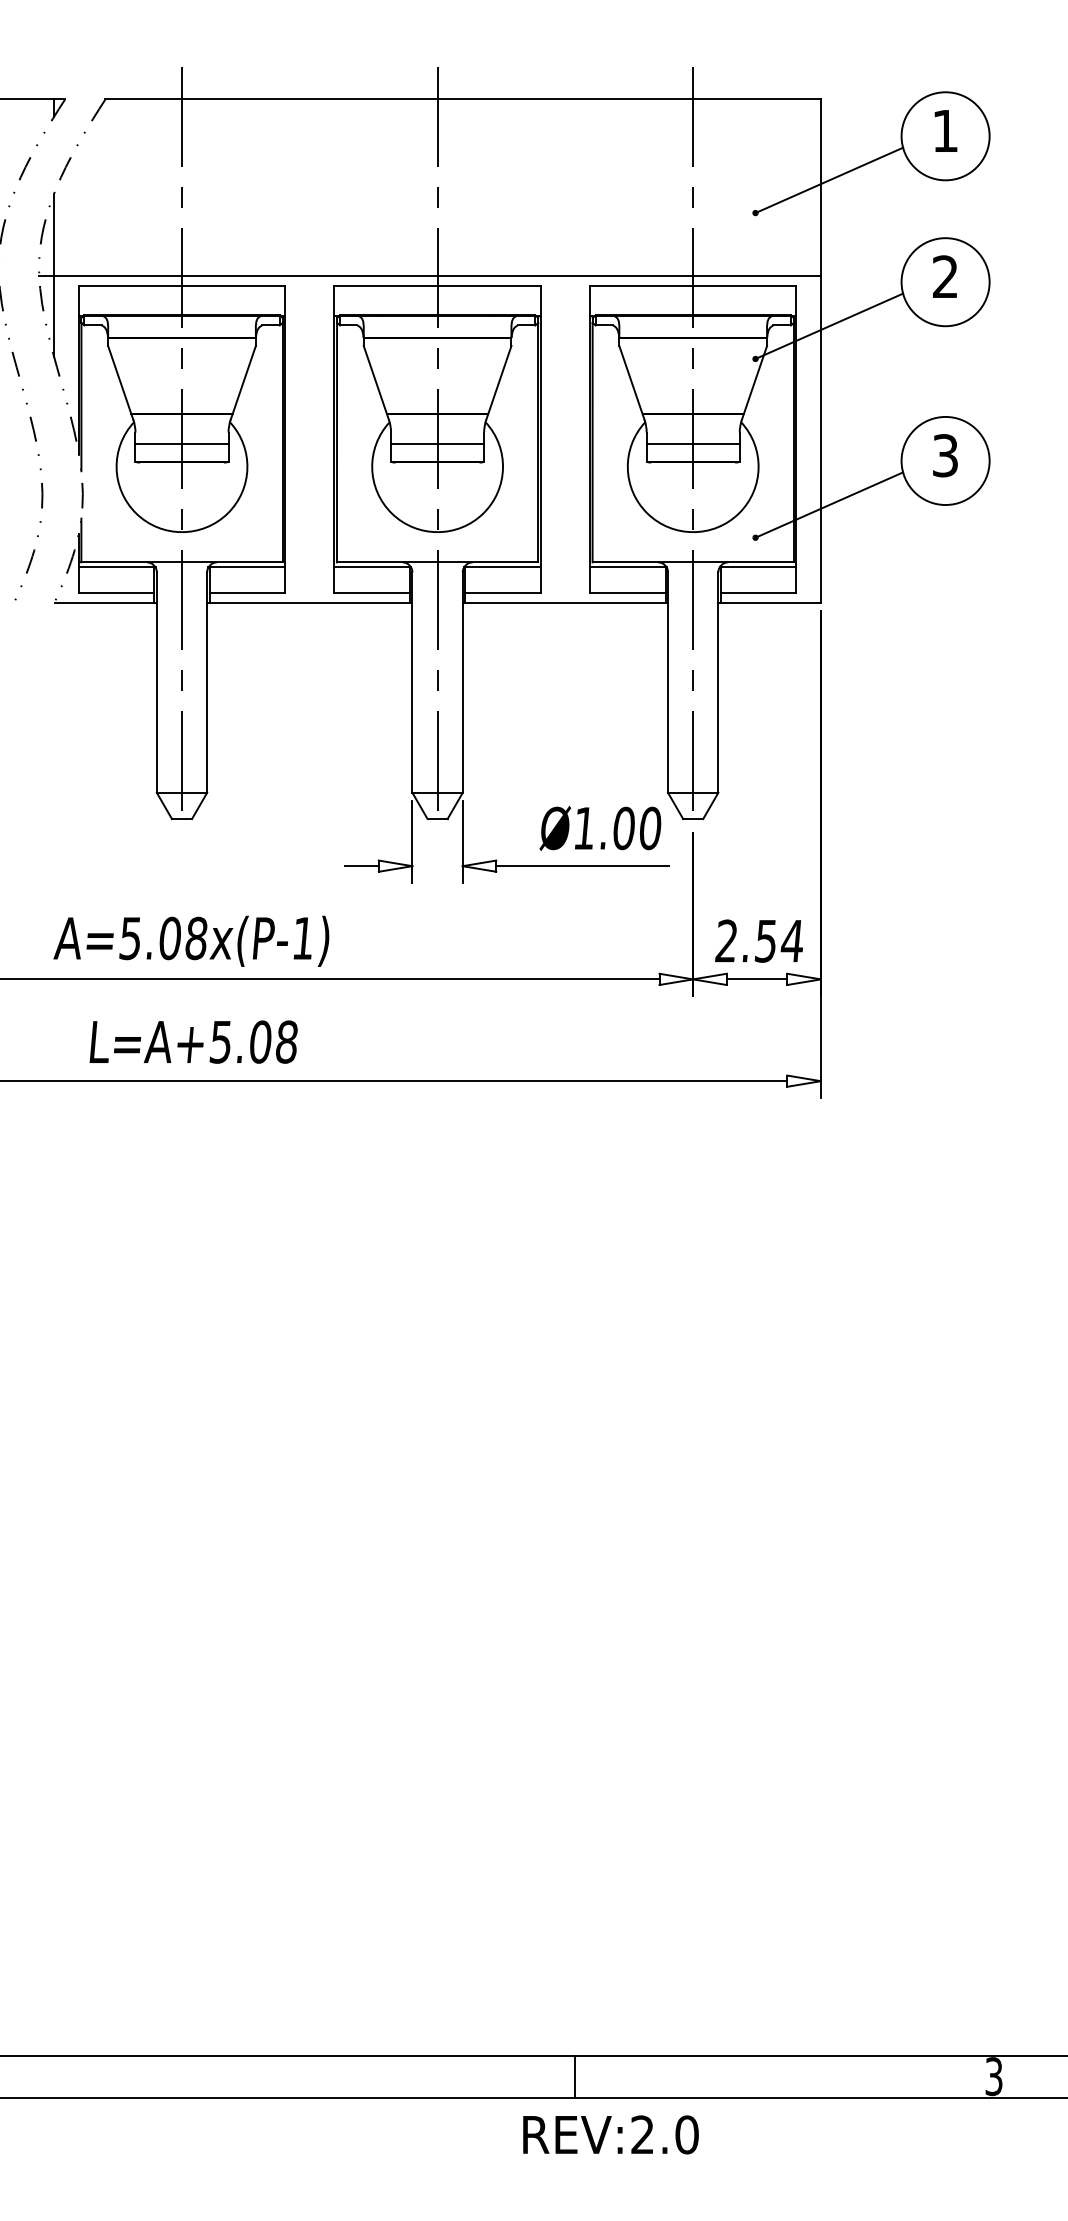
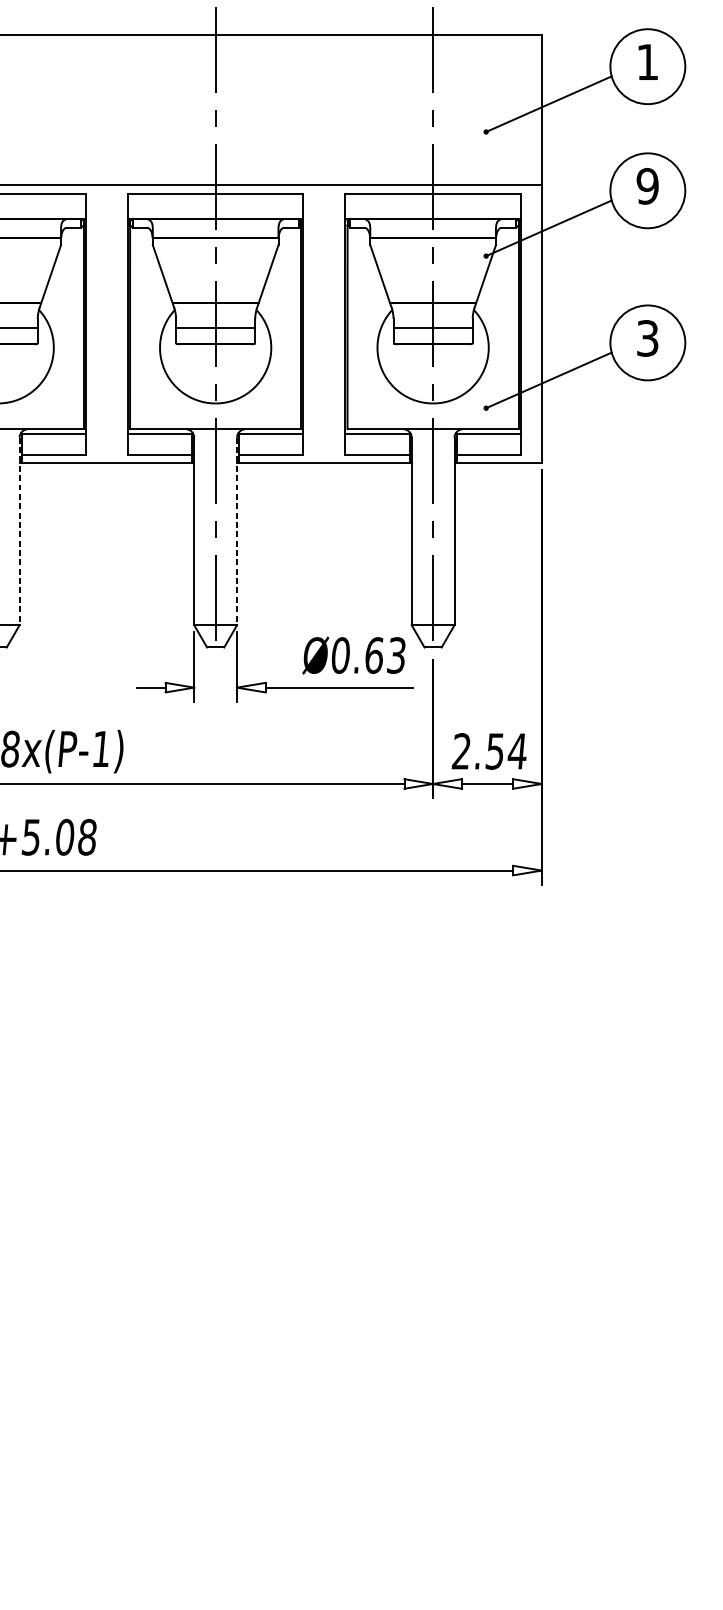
text: (945, 276) -> (647, 185), 2 -> 9
line: (207, 683) -> (19, 532), solid -> dashed
line: (462, 683) -> (236, 532), solid -> dashed
text: (617, 828) -> (368, 655), Ø1.00 -> Ø0.63

